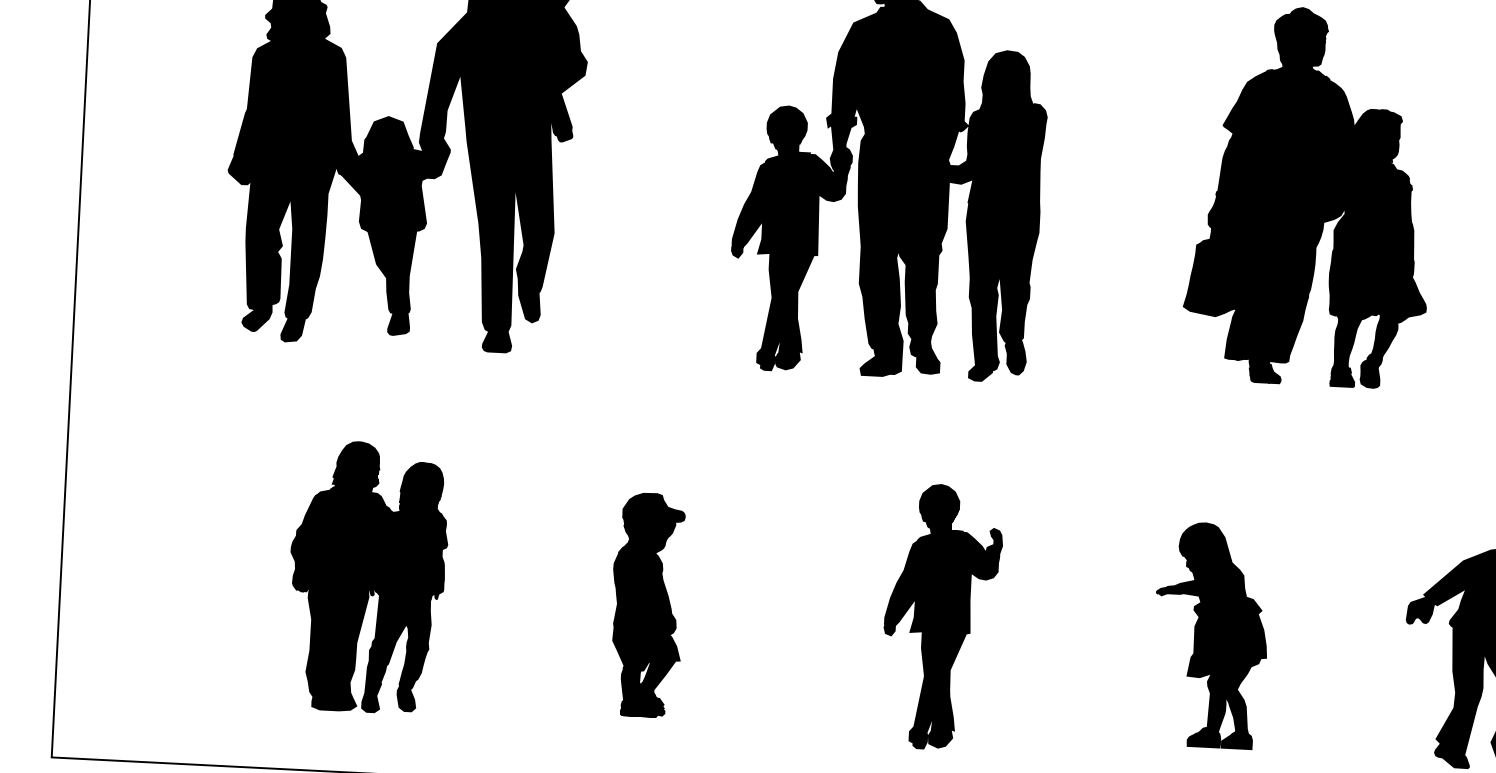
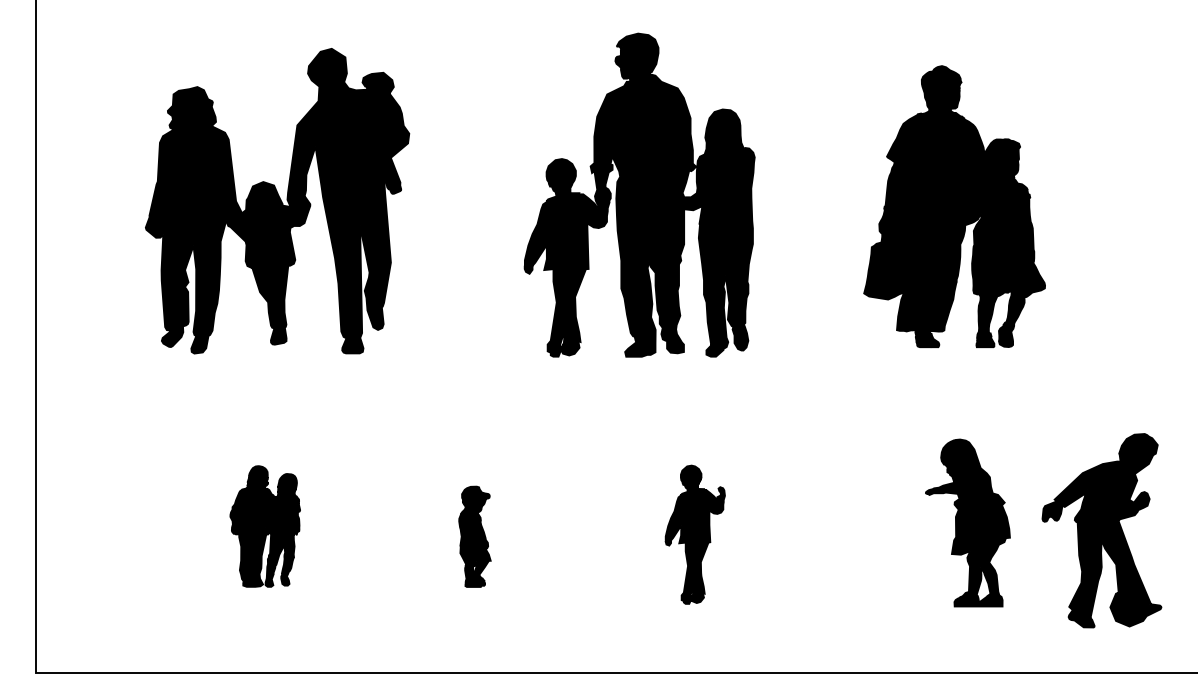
part: (368, 577) -> (265, 526), size x0.6
part: (646, 604) -> (474, 536), size x0.6
part: (942, 617) -> (695, 534), size x0.7
part: (1210, 634) -> (967, 522), moved

